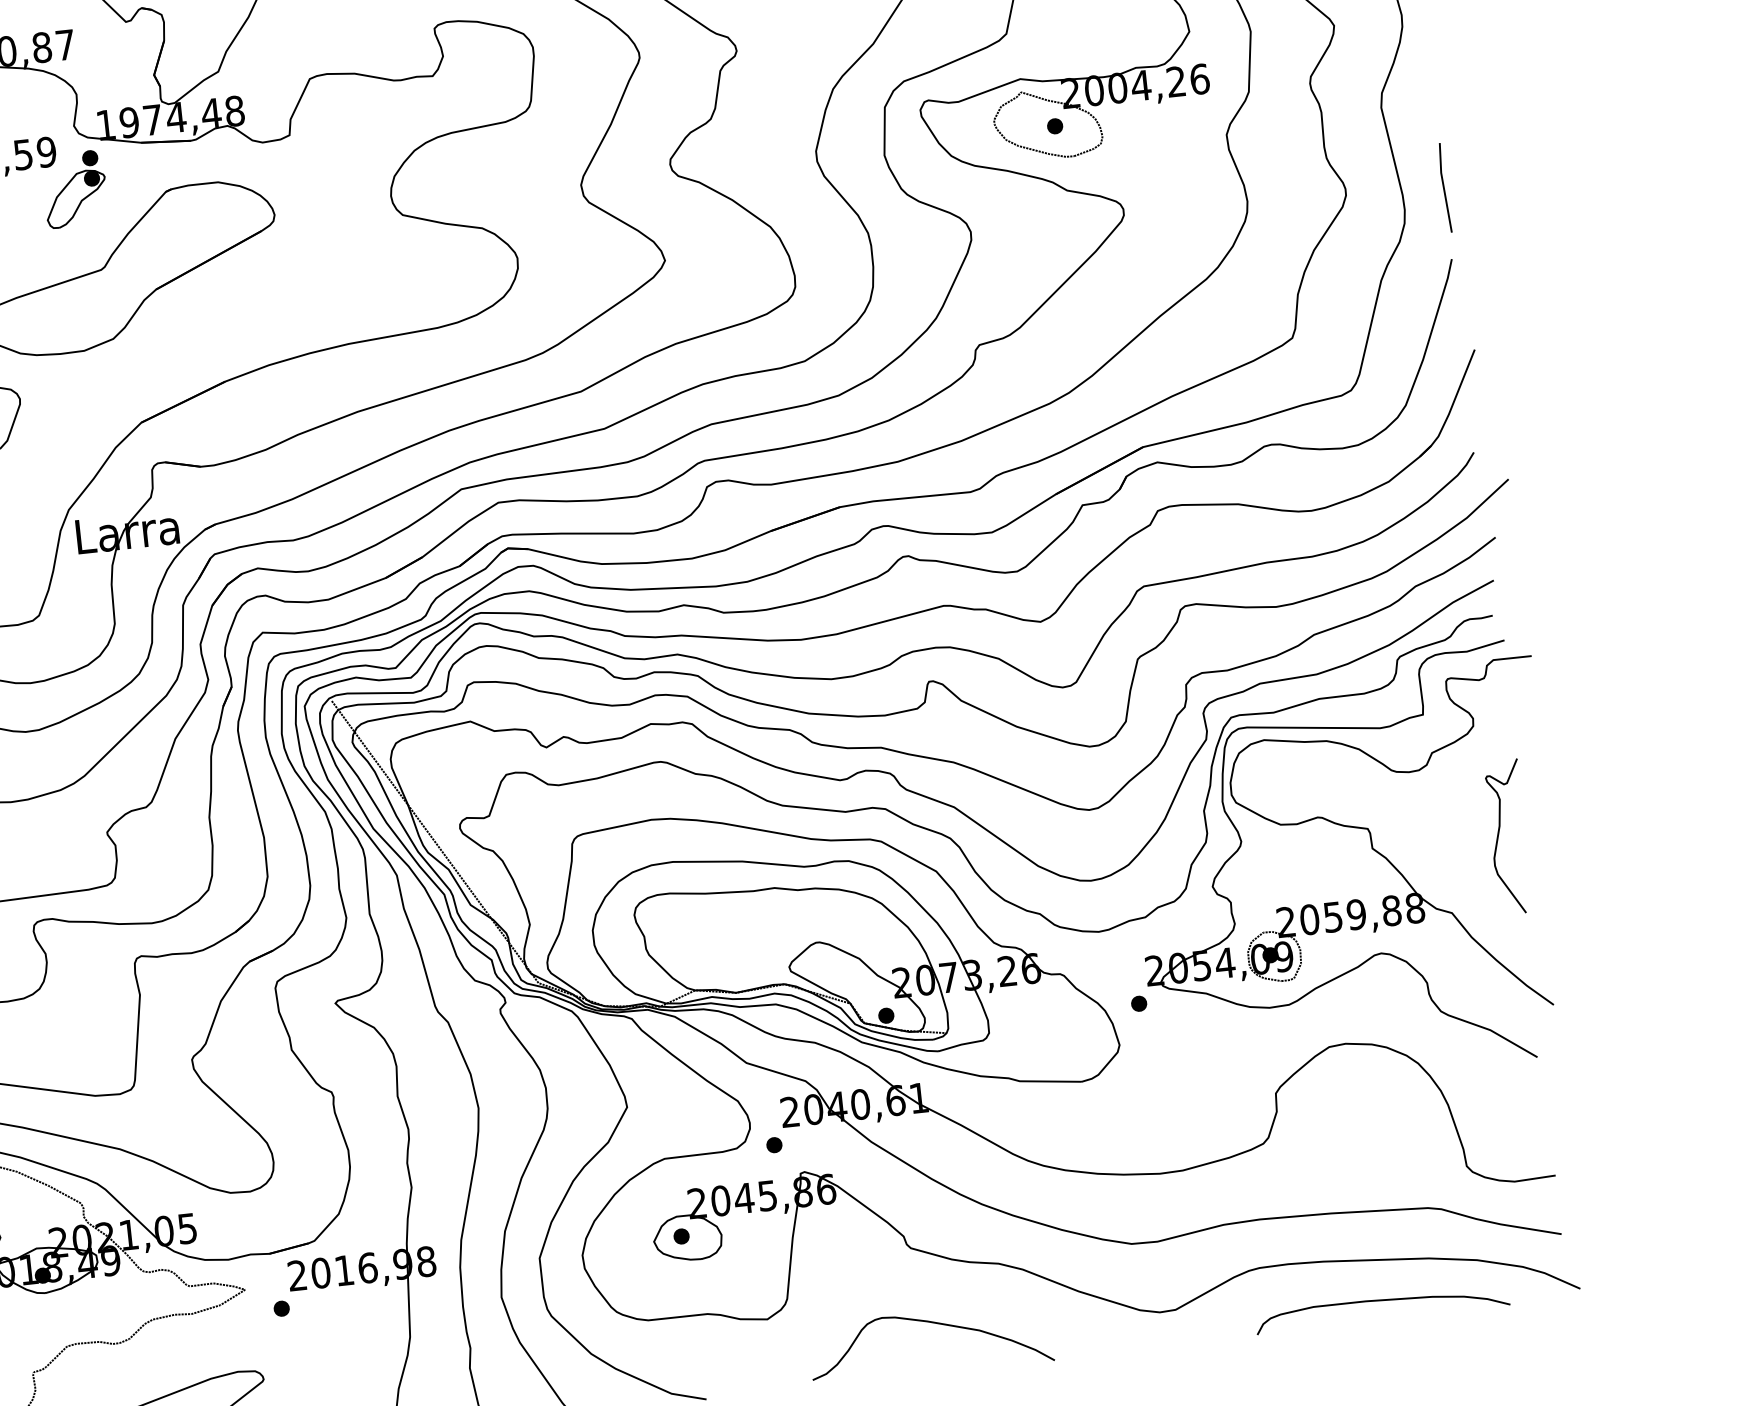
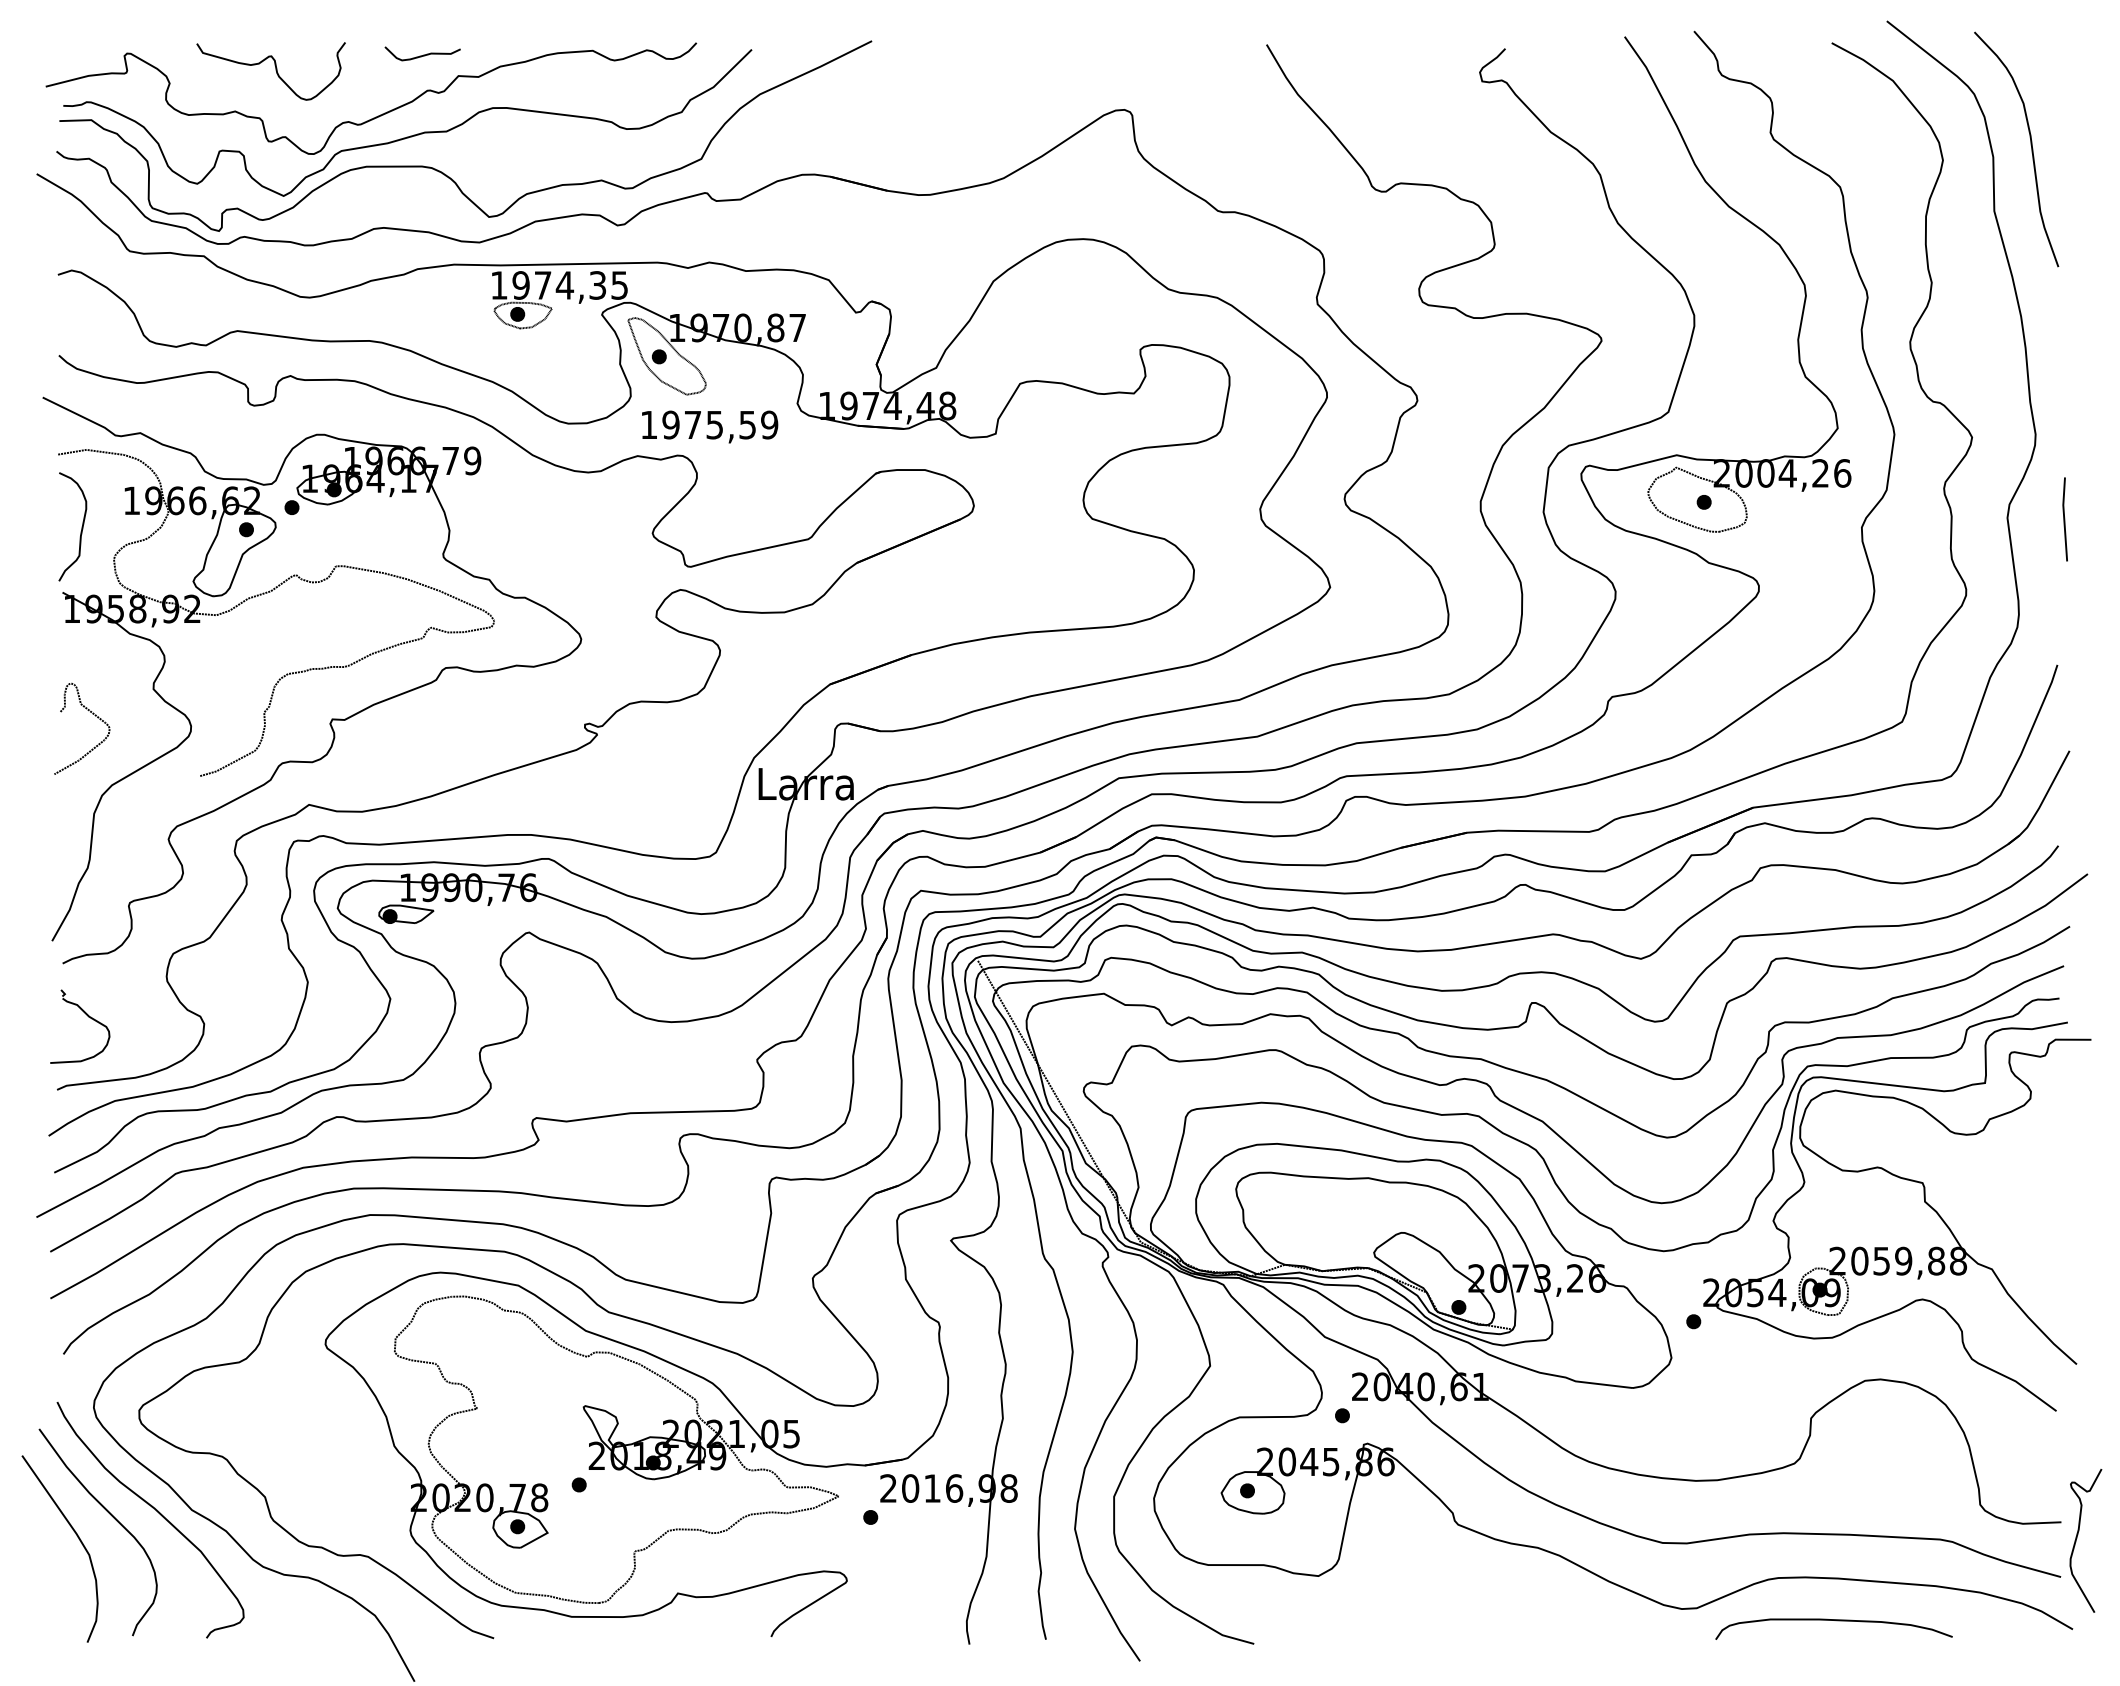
line: (1444, 188) -> (2064, 519), moved
part: (75, 189) -> (792, 462), removed
curve: (1499, 835) -> (2077, 1538), moved
curve: (1384, 1301) -> (1836, 1621), moved
curve: (935, 1324) -> (1473, 1597), removed

